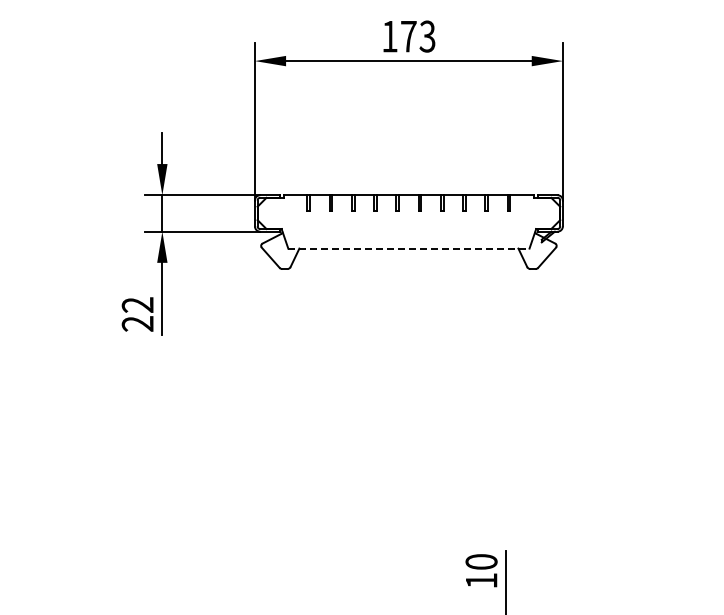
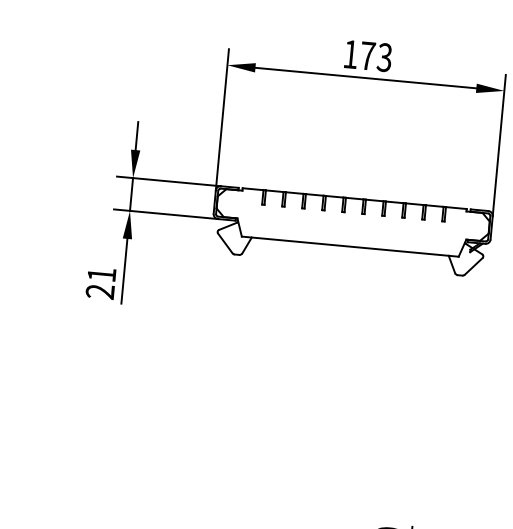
line: (408, 248) -> (349, 246), dashed -> solid
text: (137, 304) -> (101, 274), 22 -> 21

